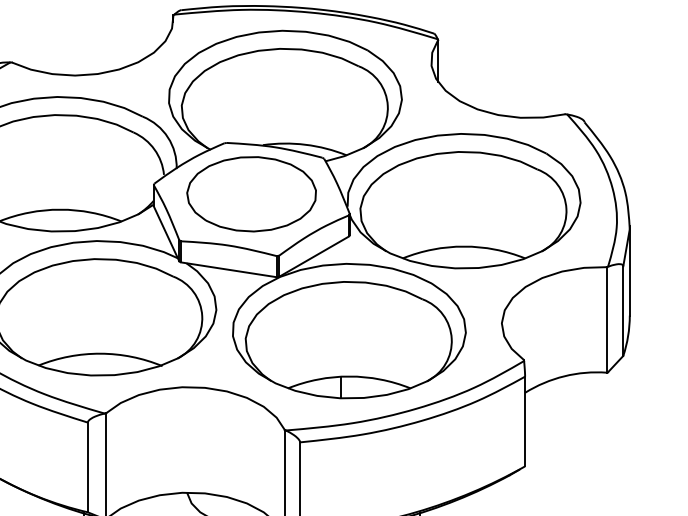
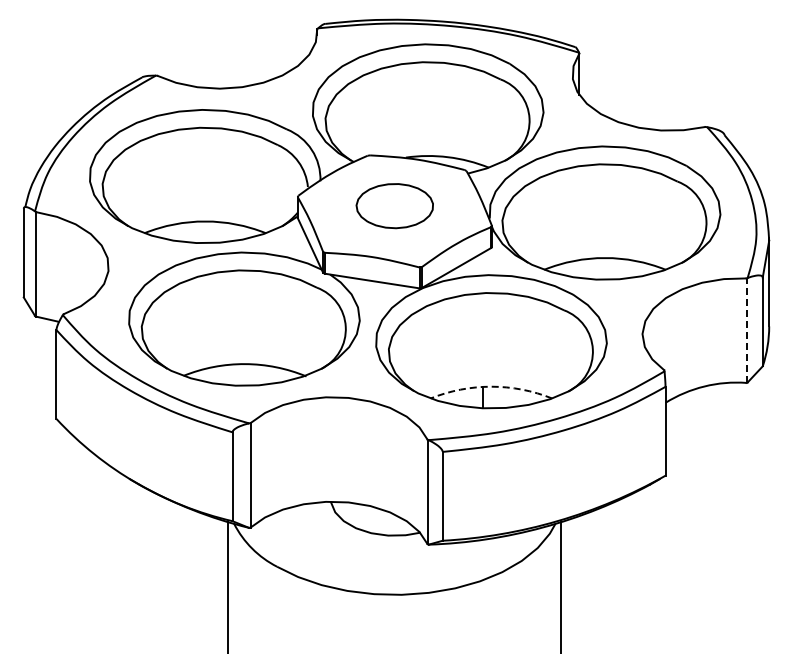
part: (251, 193) -> (394, 205), size x0.6
line: (606, 319) -> (746, 330), solid -> dashed
arc: (349, 376) -> (491, 386), solid -> dashed

